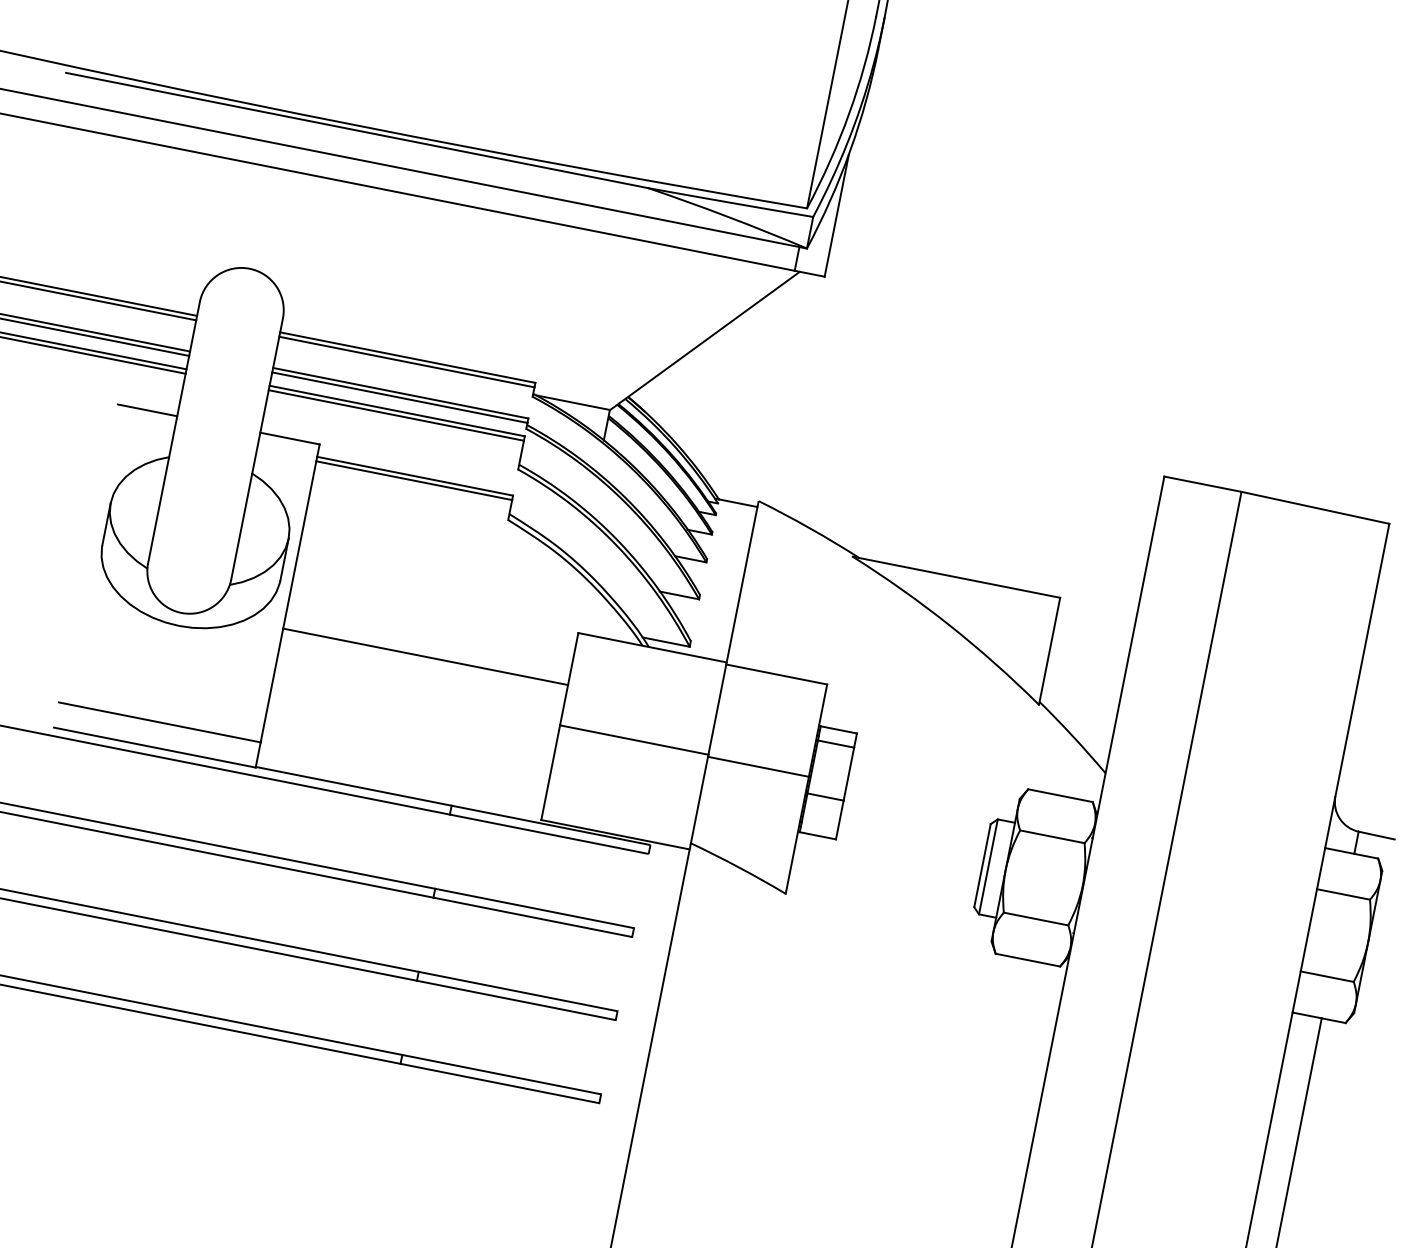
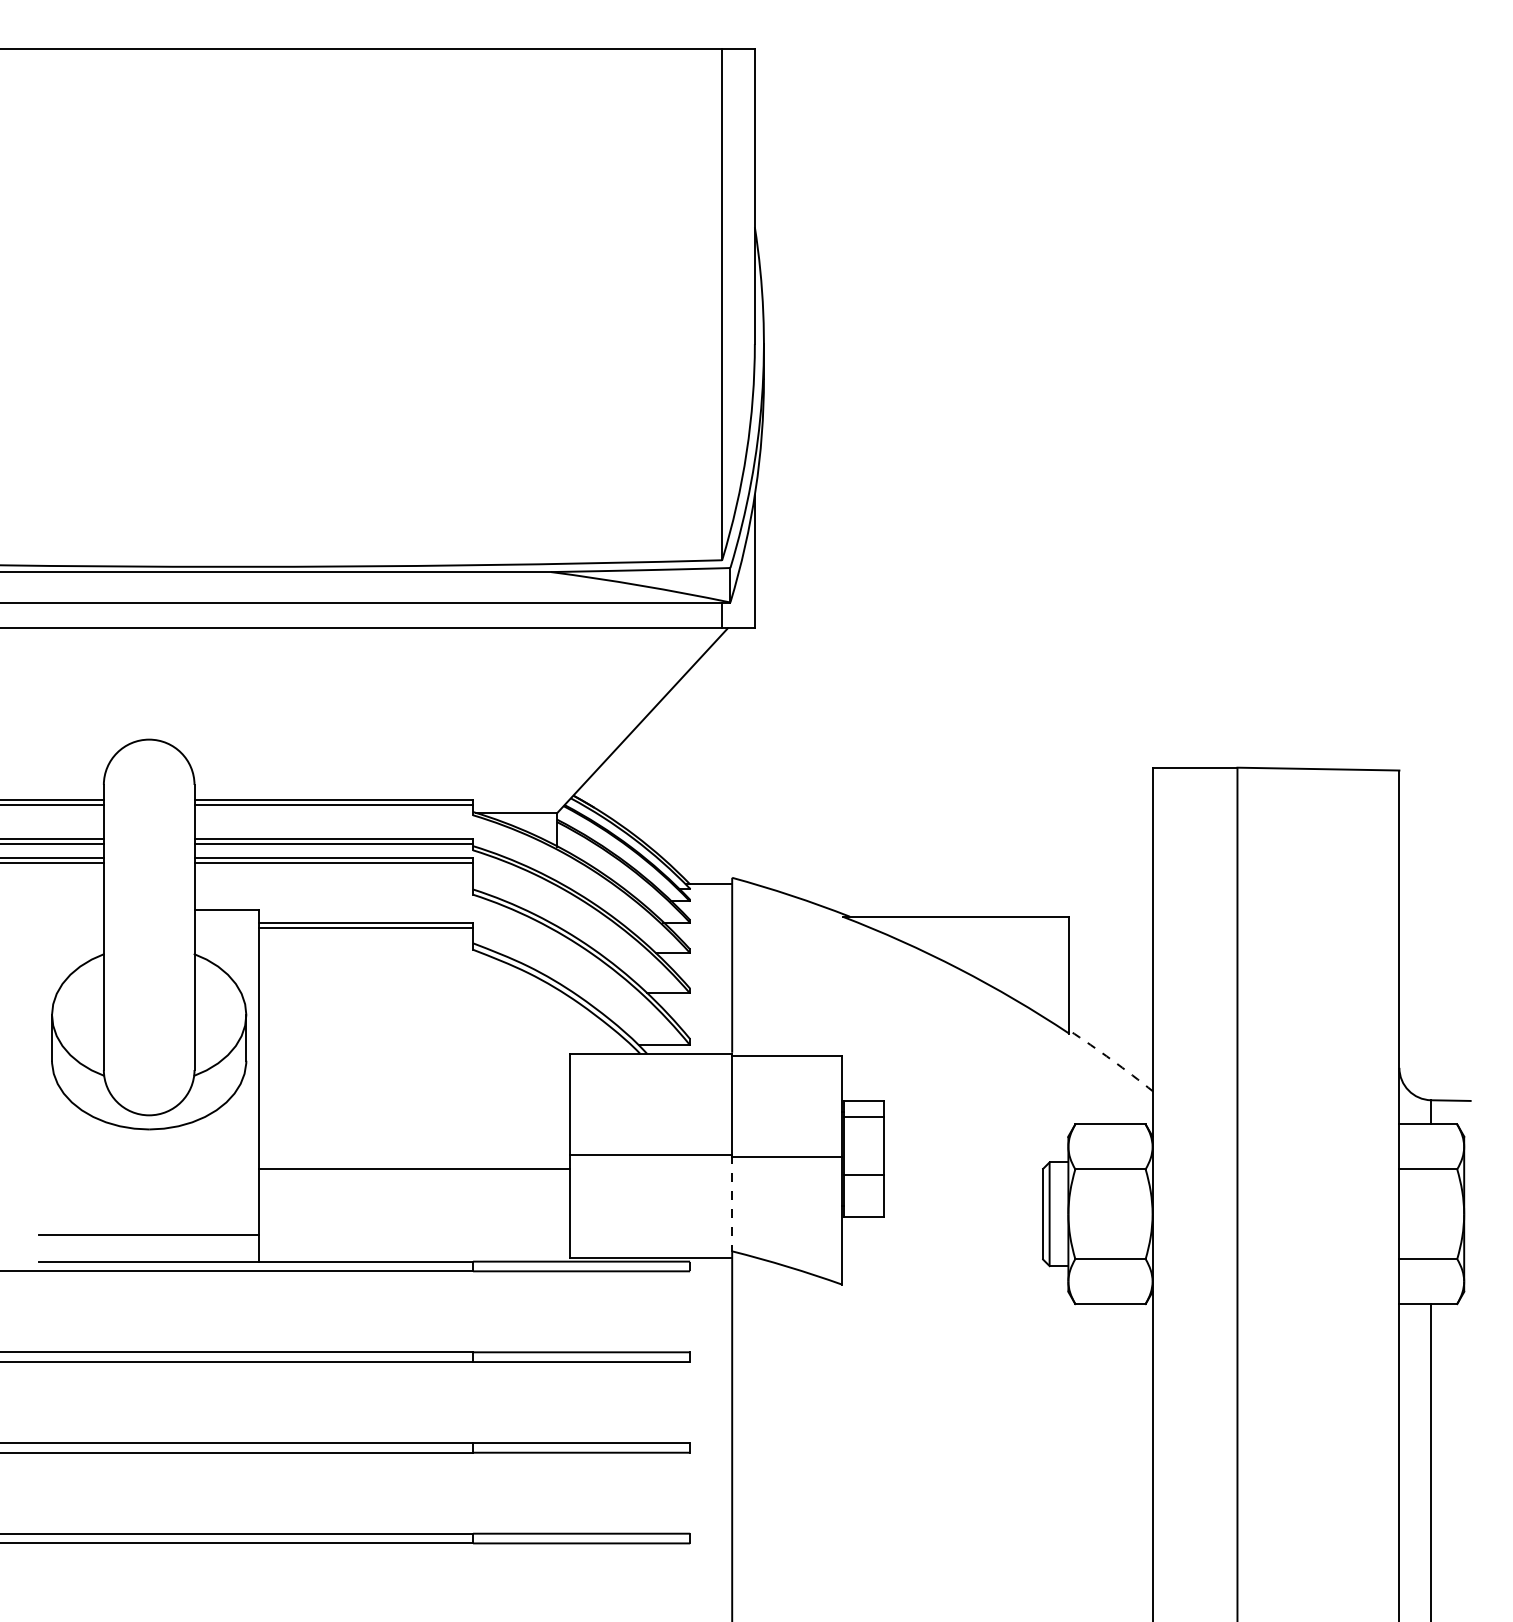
line: (147, 410) -> (71, 909), removed
line: (425, 656) -> (414, 1168), moved
arc: (1073, 737) -> (1111, 1060), solid -> dashed
line: (699, 799) -> (732, 1203), solid -> dashed

